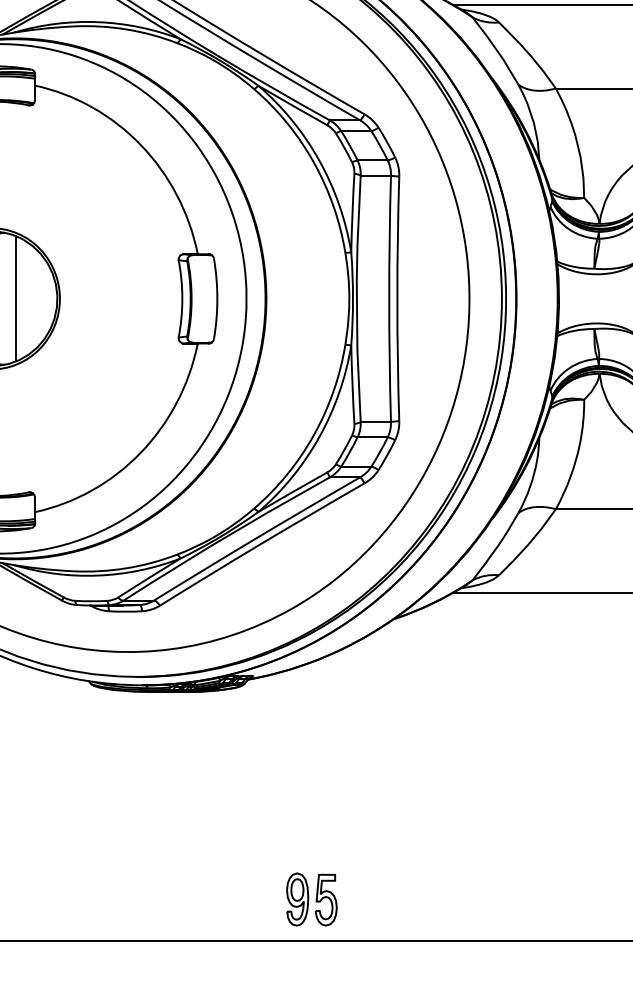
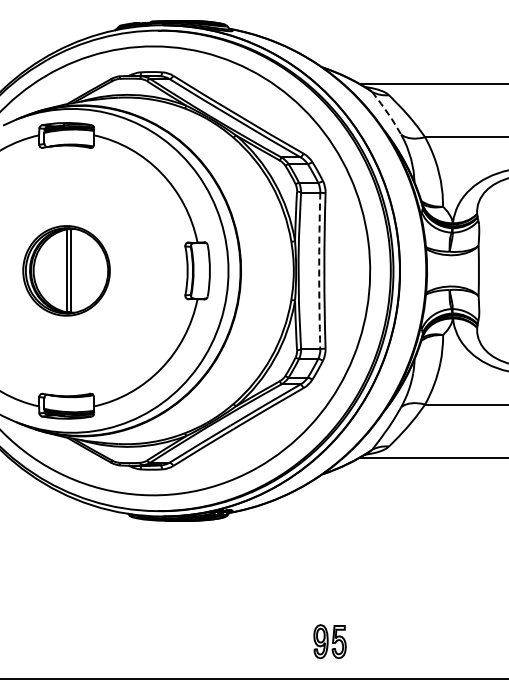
line: (496, 51) -> (387, 113), solid -> dashed
line: (16, 298) -> (82, 270), removed
arc: (389, 298) -> (319, 270), solid -> dashed
part: (311, 899) -> (329, 641), moved

